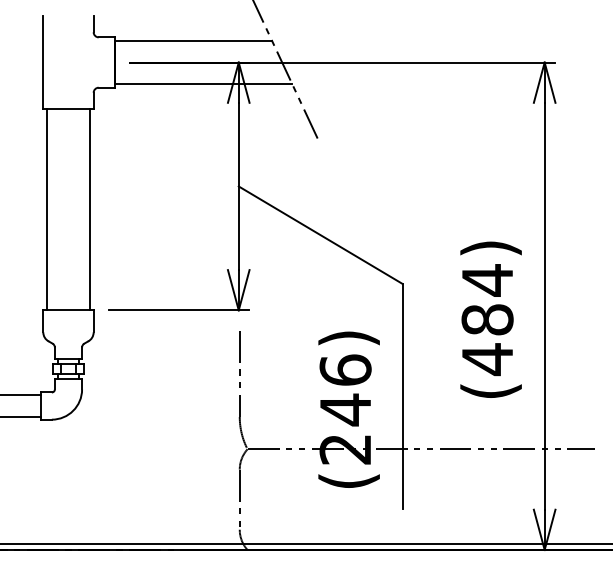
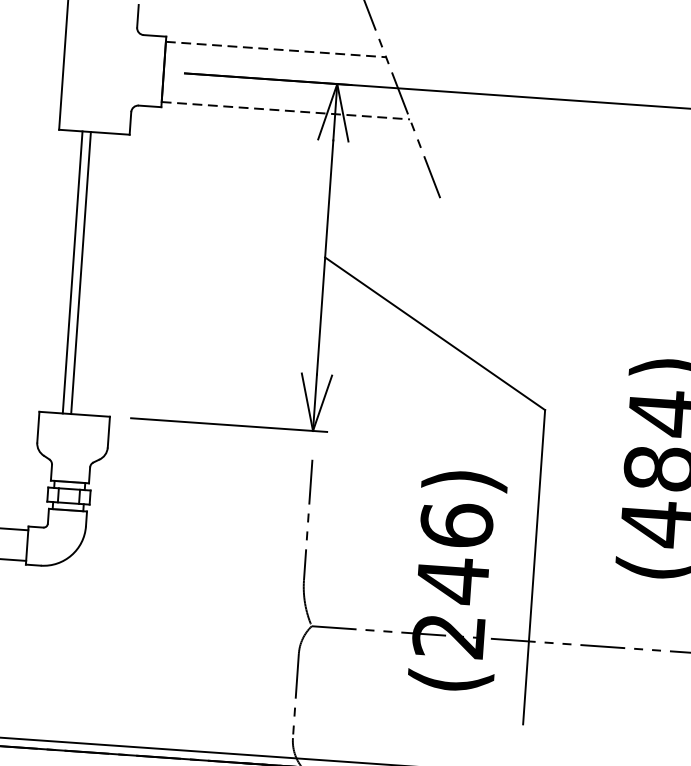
line: (193, 41) -> (275, 50), solid -> dashed
line: (203, 84) -> (285, 111), solid -> dashed
line: (46, 209) -> (80, 272), moved
line: (90, 209) -> (73, 272), moved

